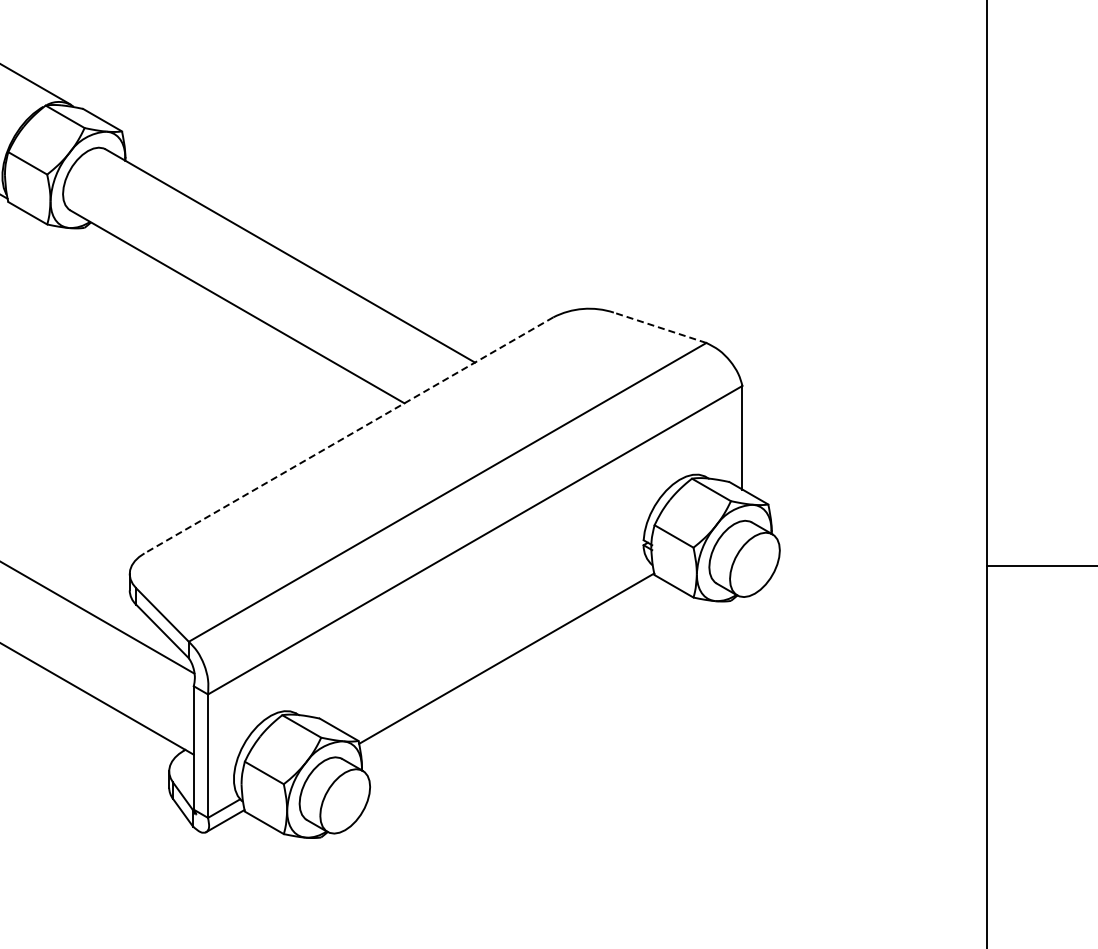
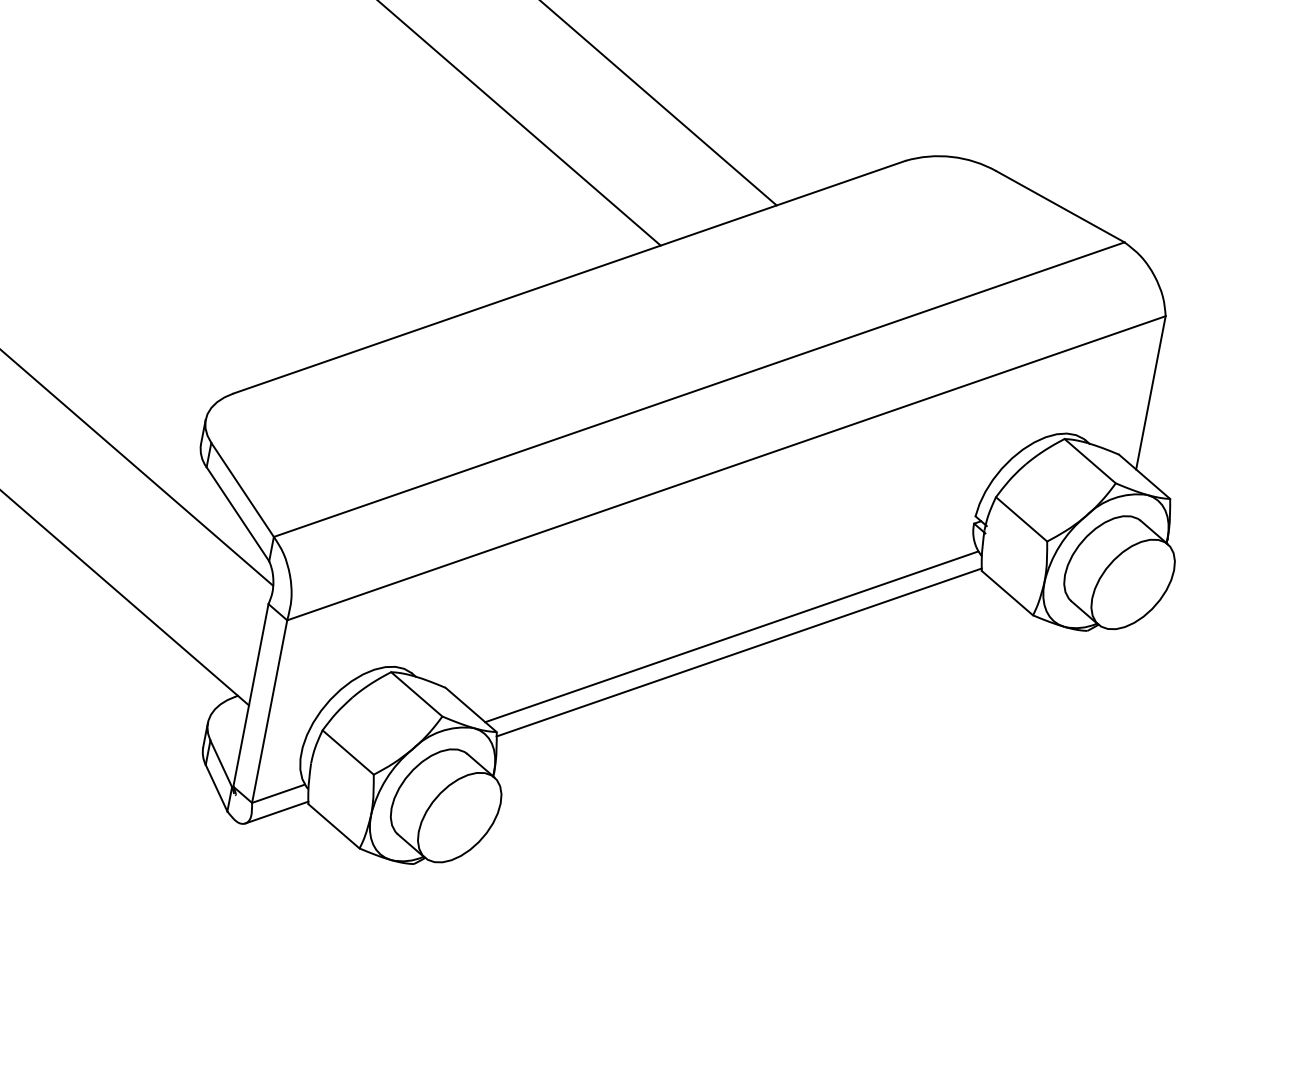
line: (660, 327) -> (1061, 206), dashed -> solid
line: (348, 435) -> (568, 277), dashed -> solid
line: (499, 648) -> (731, 635), added

